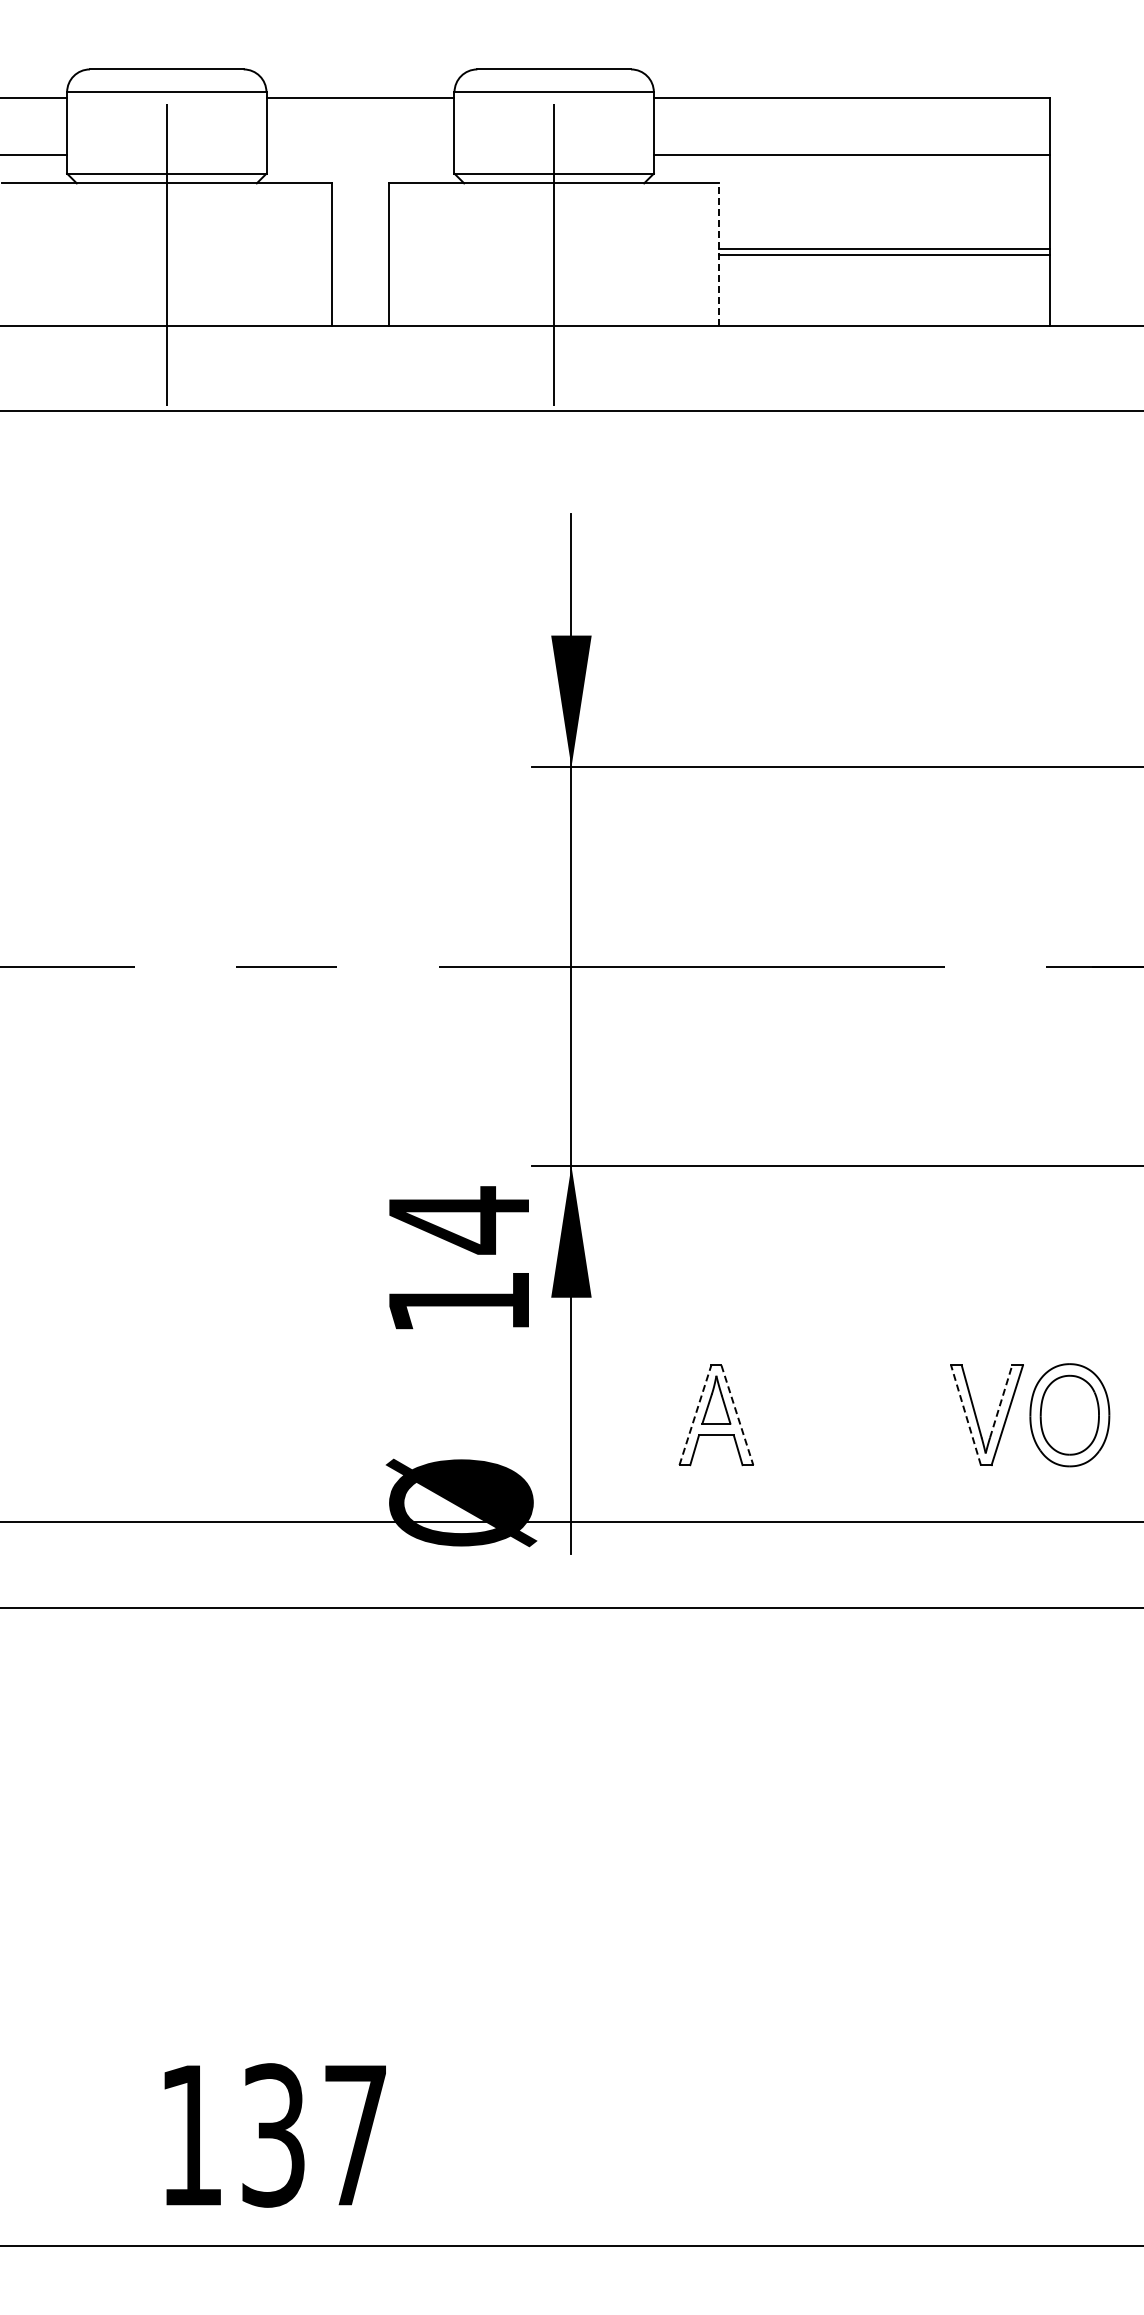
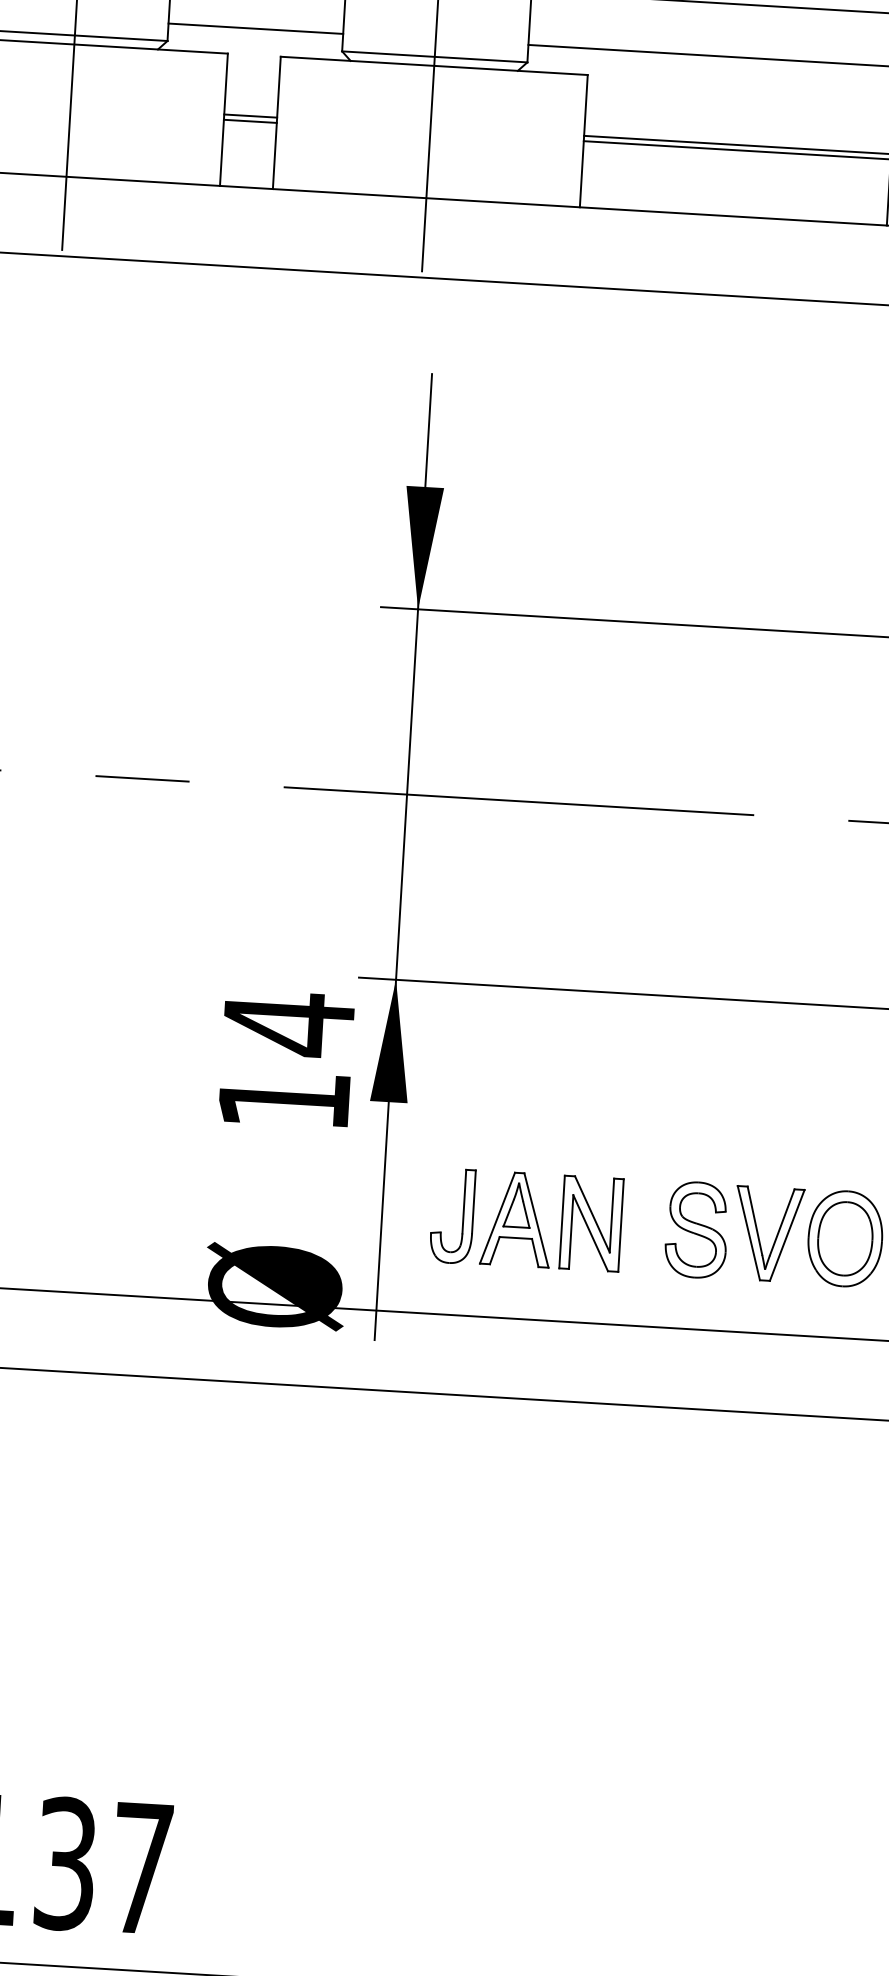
line: (360, 154) -> (255, 28), added
line: (360, 248) -> (250, 115), added
line: (360, 254) -> (250, 121), added
line: (719, 254) -> (583, 141), dashed -> solid
line: (1001, 1401) -> (782, 1222), dashed -> solid
line: (695, 1414) -> (497, 1217), dashed -> solid
line: (965, 1414) -> (748, 1232), dashed -> solid
part: (658, 1415) -> (463, 1216), added
line: (737, 1415) -> (536, 1220), dashed -> solid
part: (796, 1415) -> (591, 1223), added
part: (909, 1415) -> (696, 1230), added

